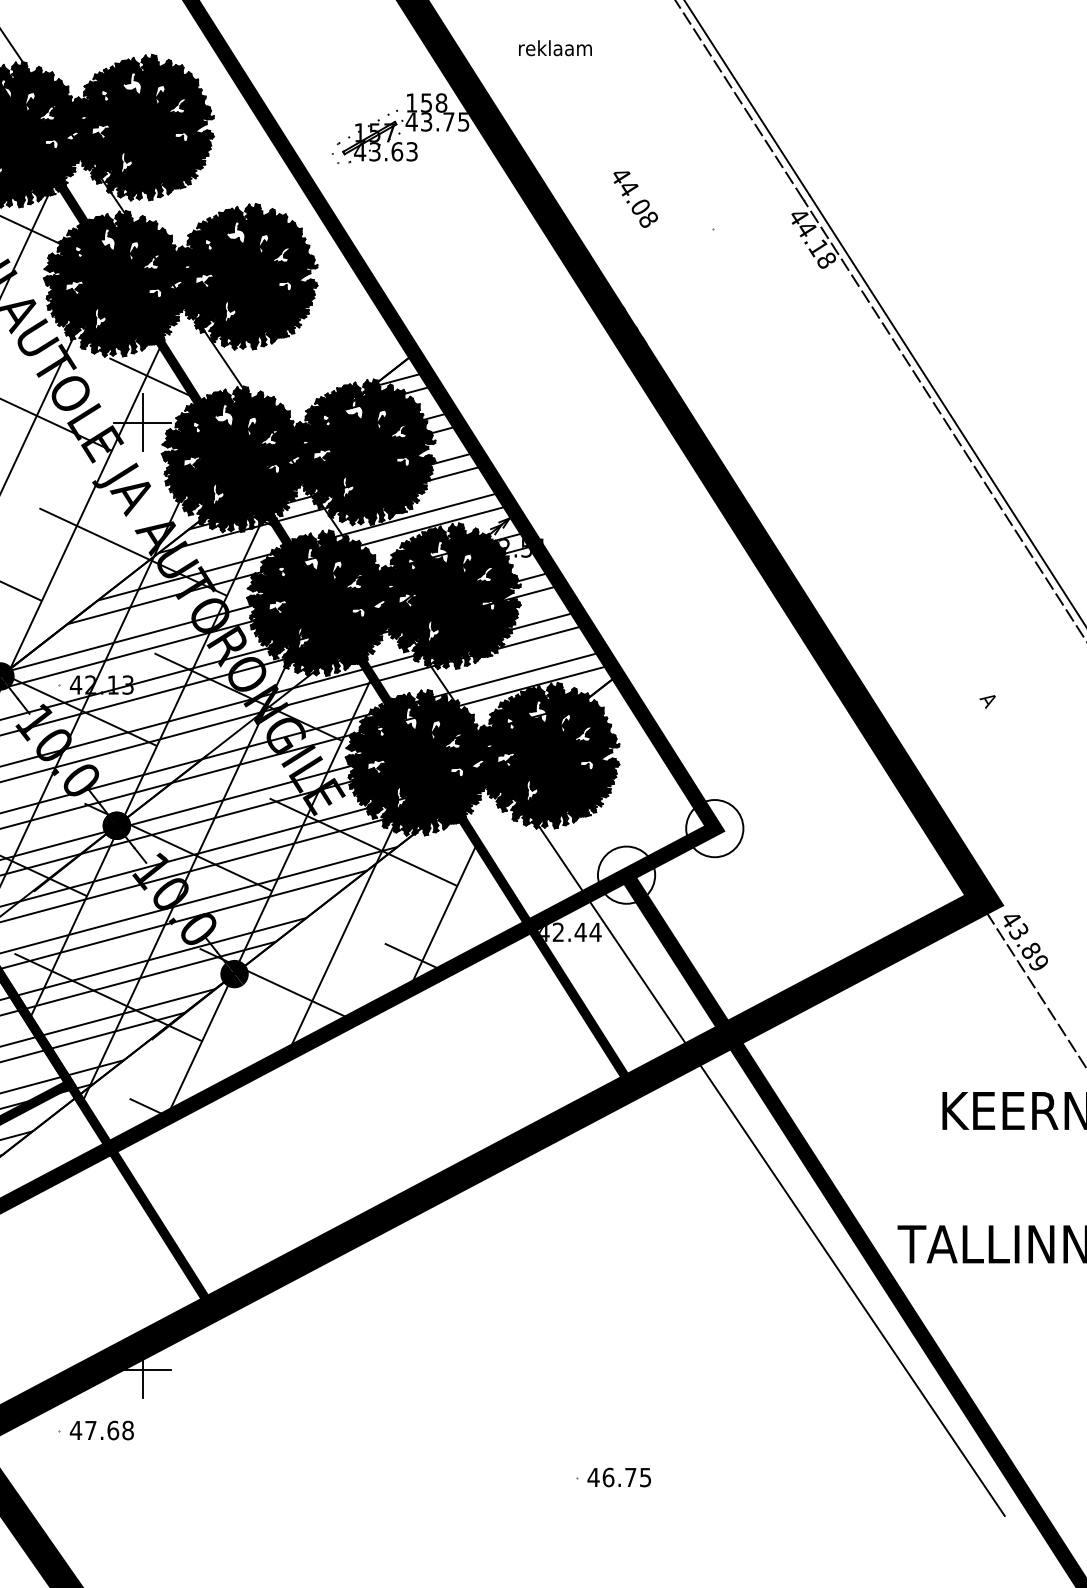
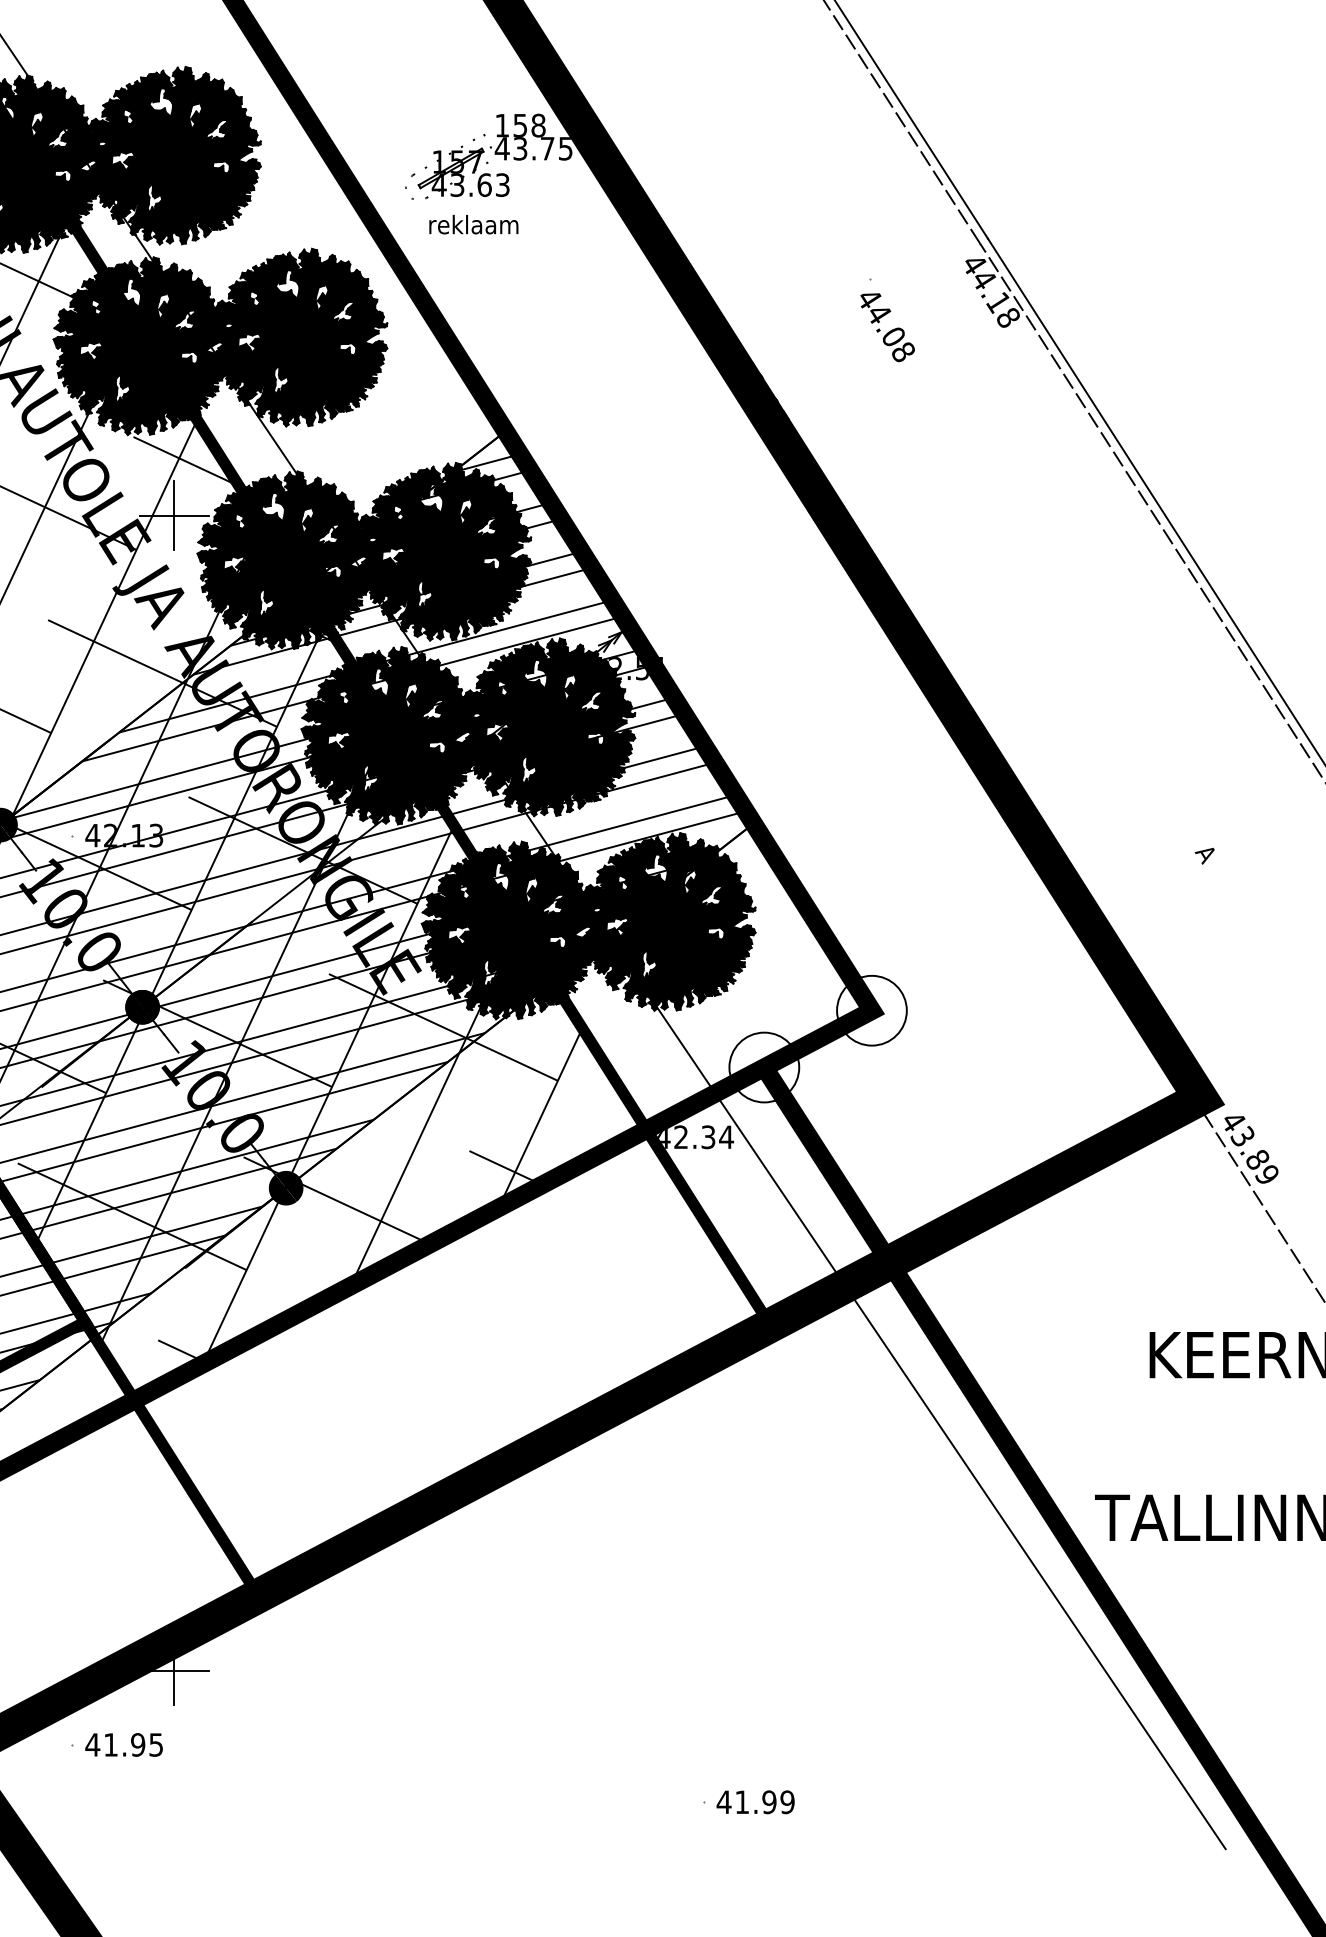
text: (555, 48) -> (473, 225), moved
text: (635, 199) -> (887, 327), moved
text: (580, 932) -> (708, 1137), 42.44 -> 42.34
text: (109, 1430) -> (133, 1744), 47.68 -> 41.95
text: (626, 1477) -> (764, 1802), 46.75 -> 41.99

